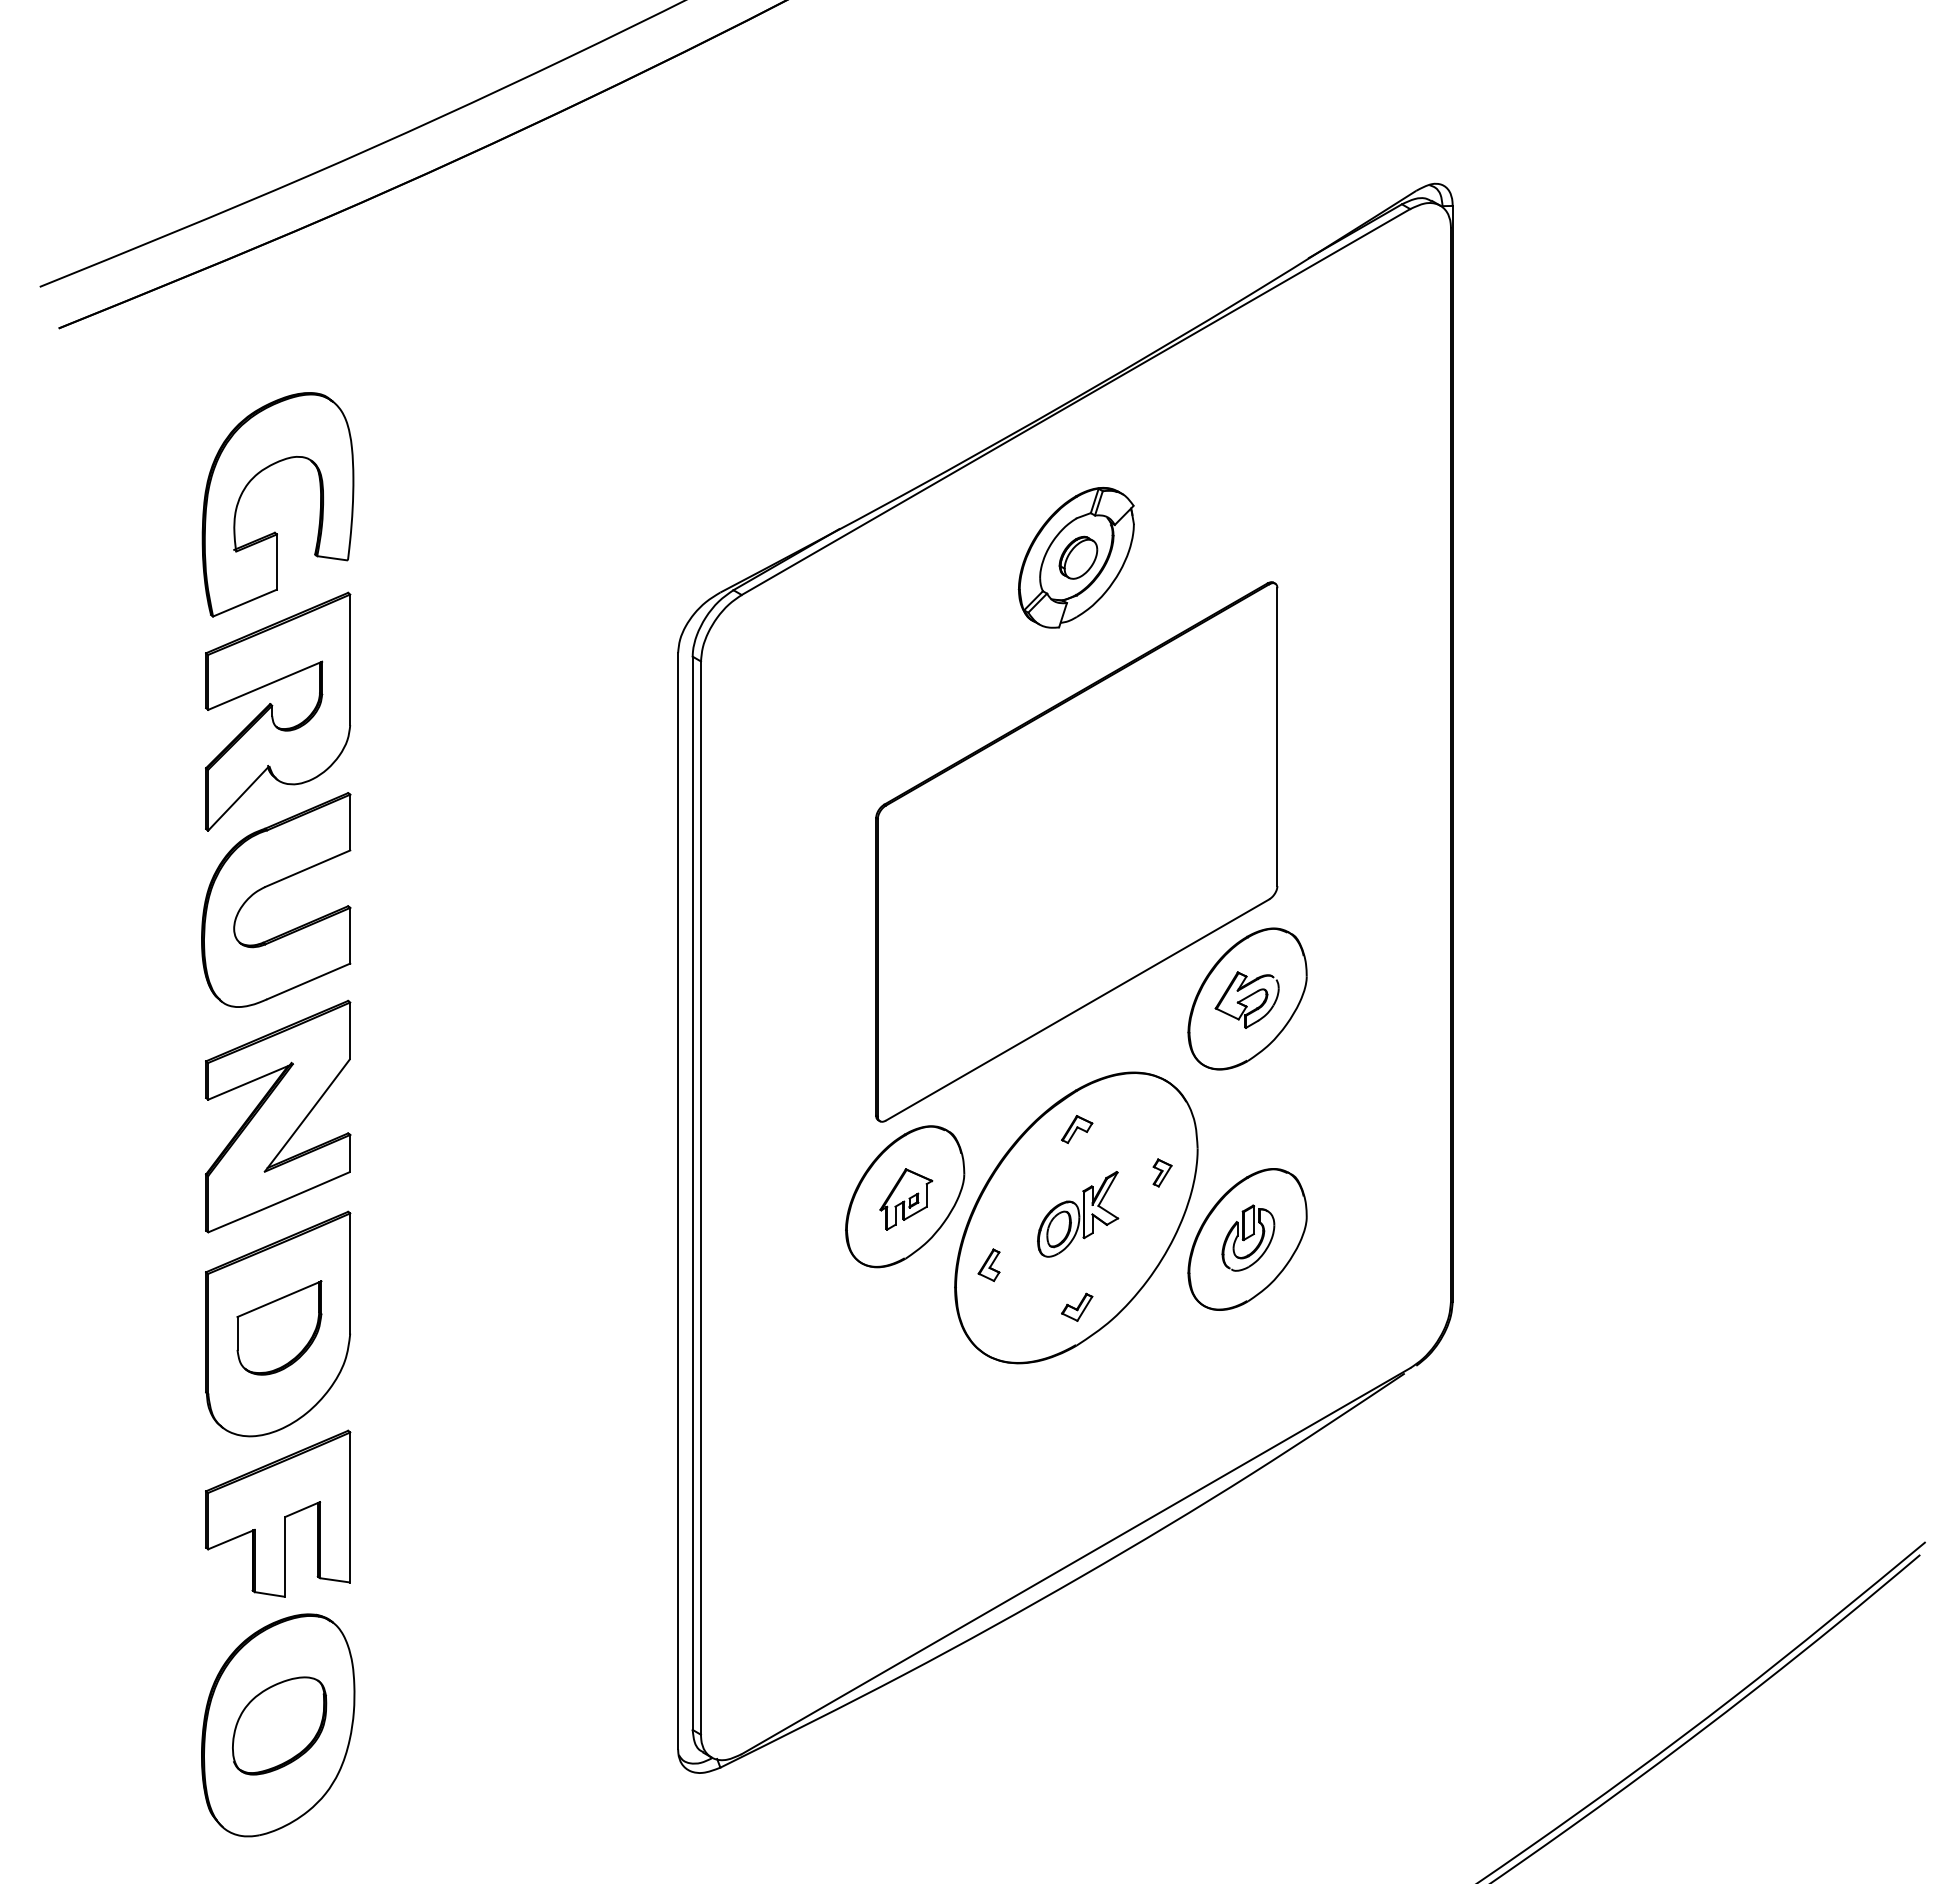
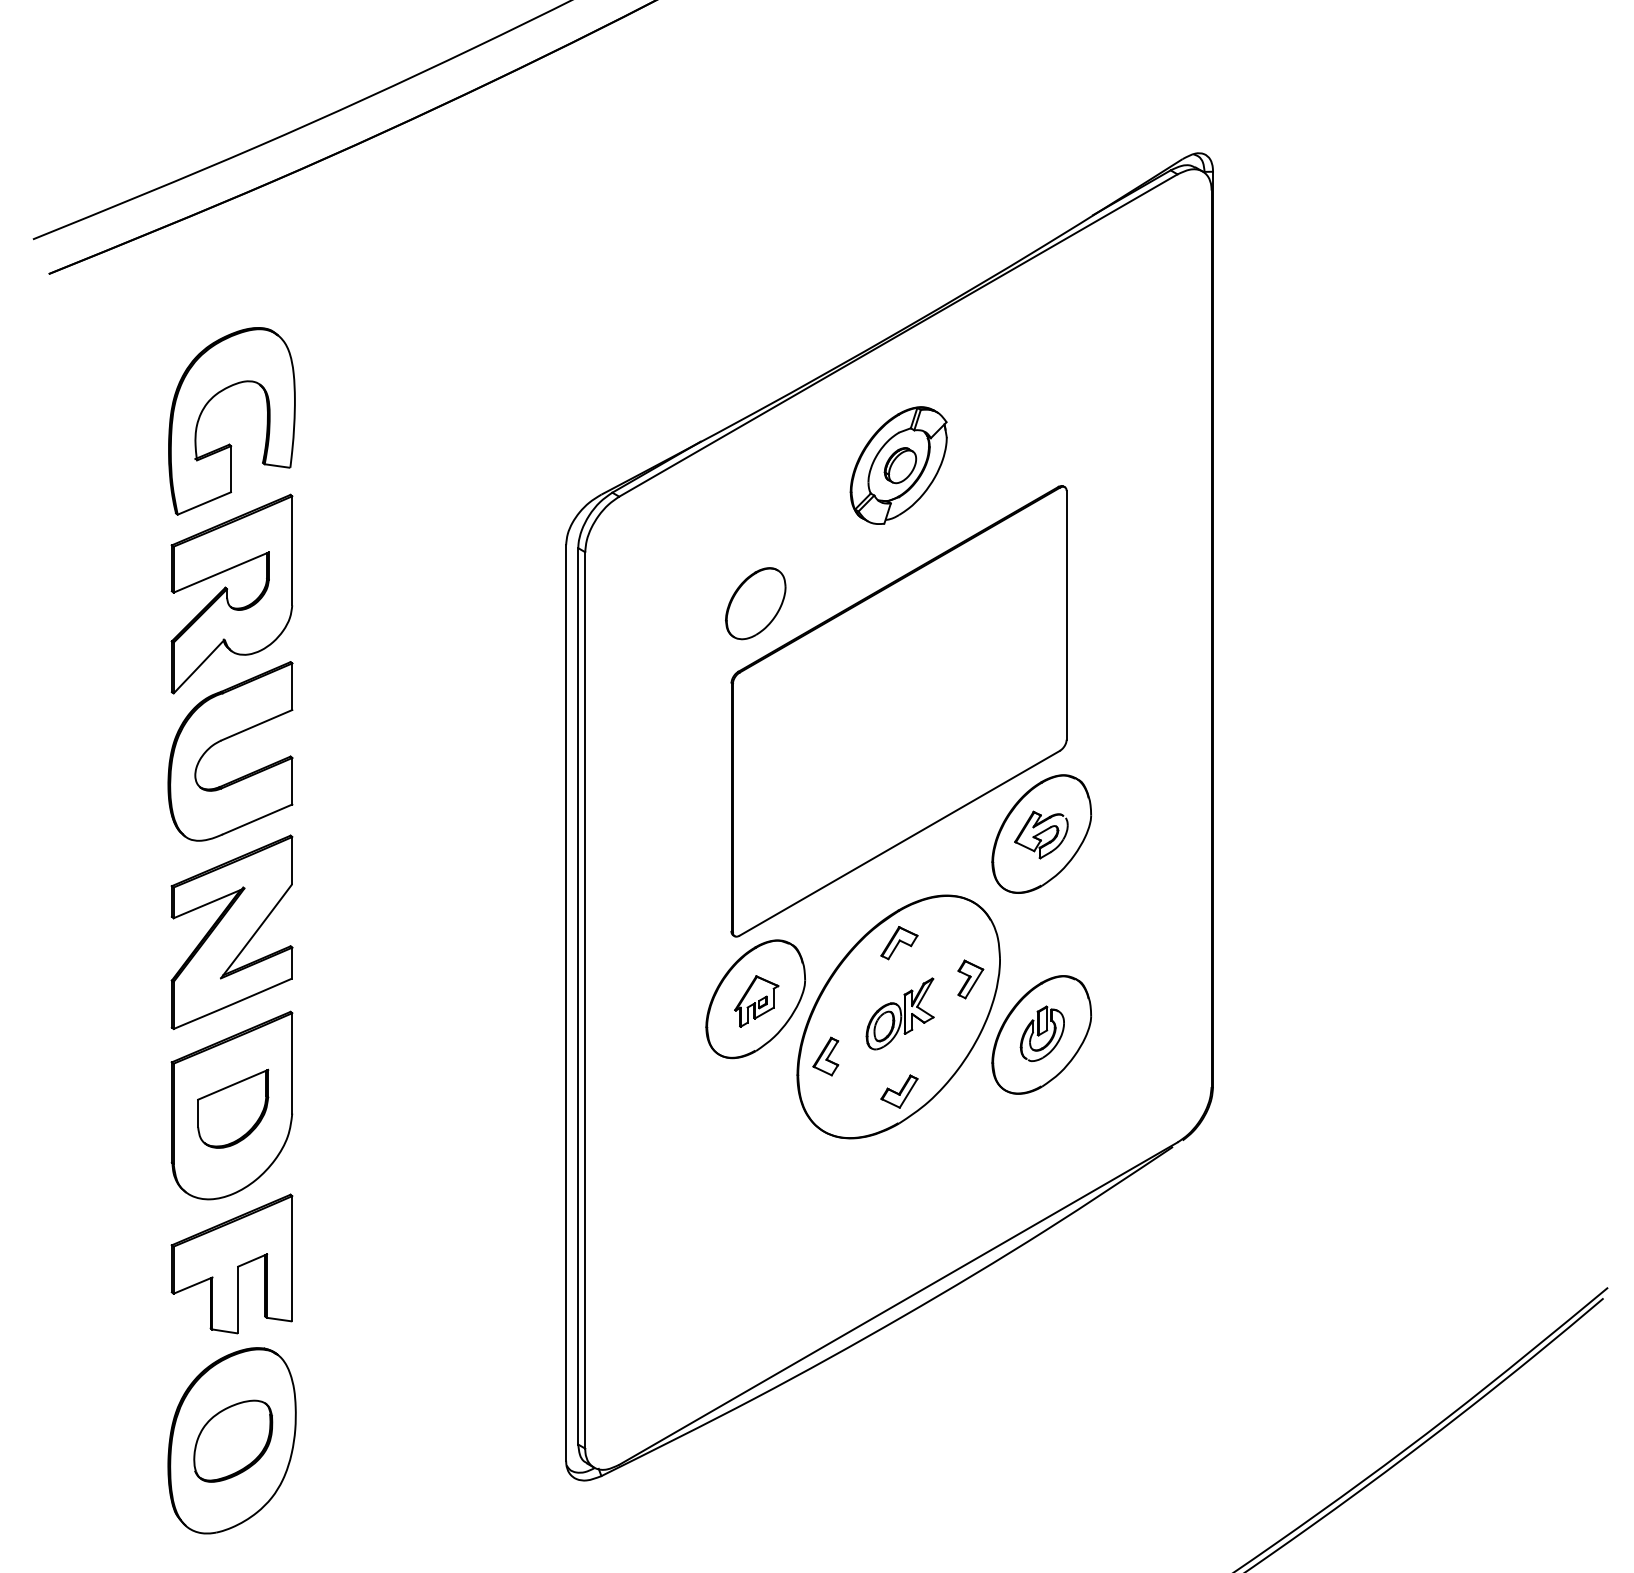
part: (904, 722) -> (755, 603), added
part: (1076, 1129) -> (898, 943), size x1.43
part: (1162, 1172) -> (970, 979), size x1.67
part: (988, 1264) -> (825, 1055), size x1.43
part: (1076, 1307) -> (898, 1091), size x1.43

